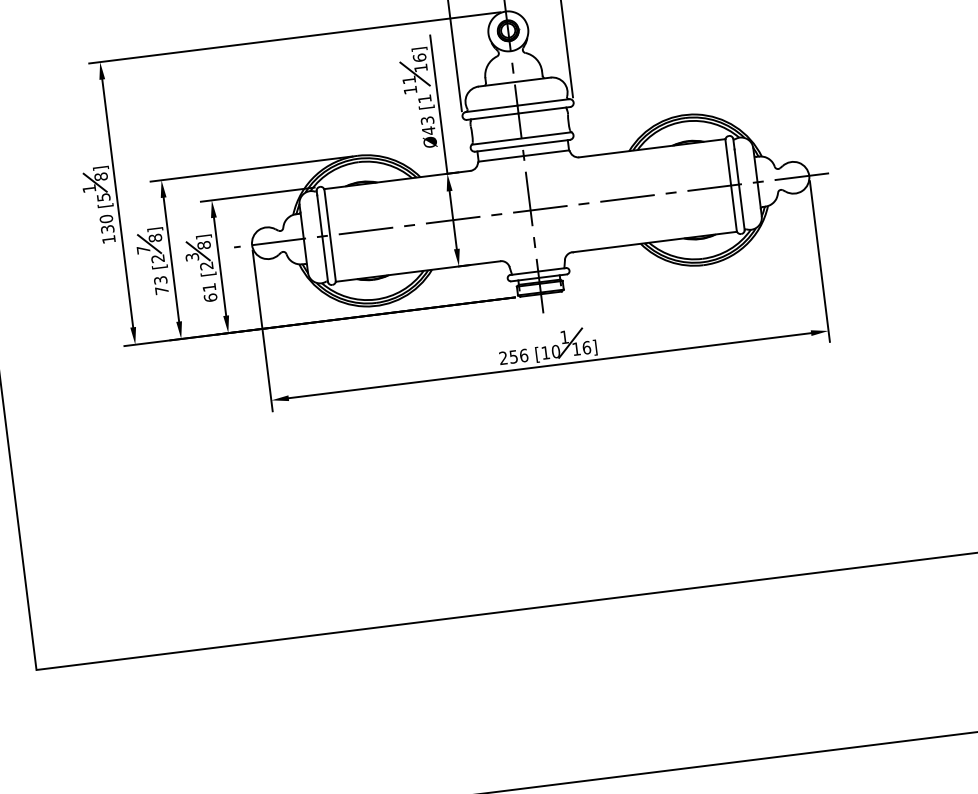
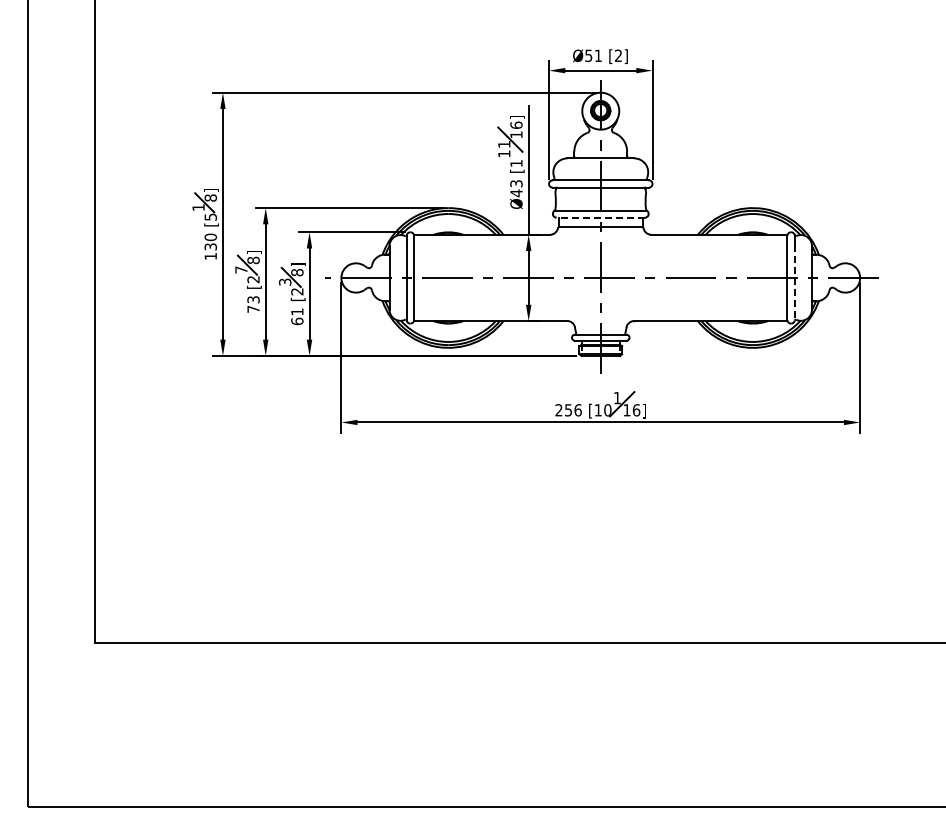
line: (522, 145) -> (600, 217), solid -> dashed
line: (739, 189) -> (794, 282), solid -> dashed

